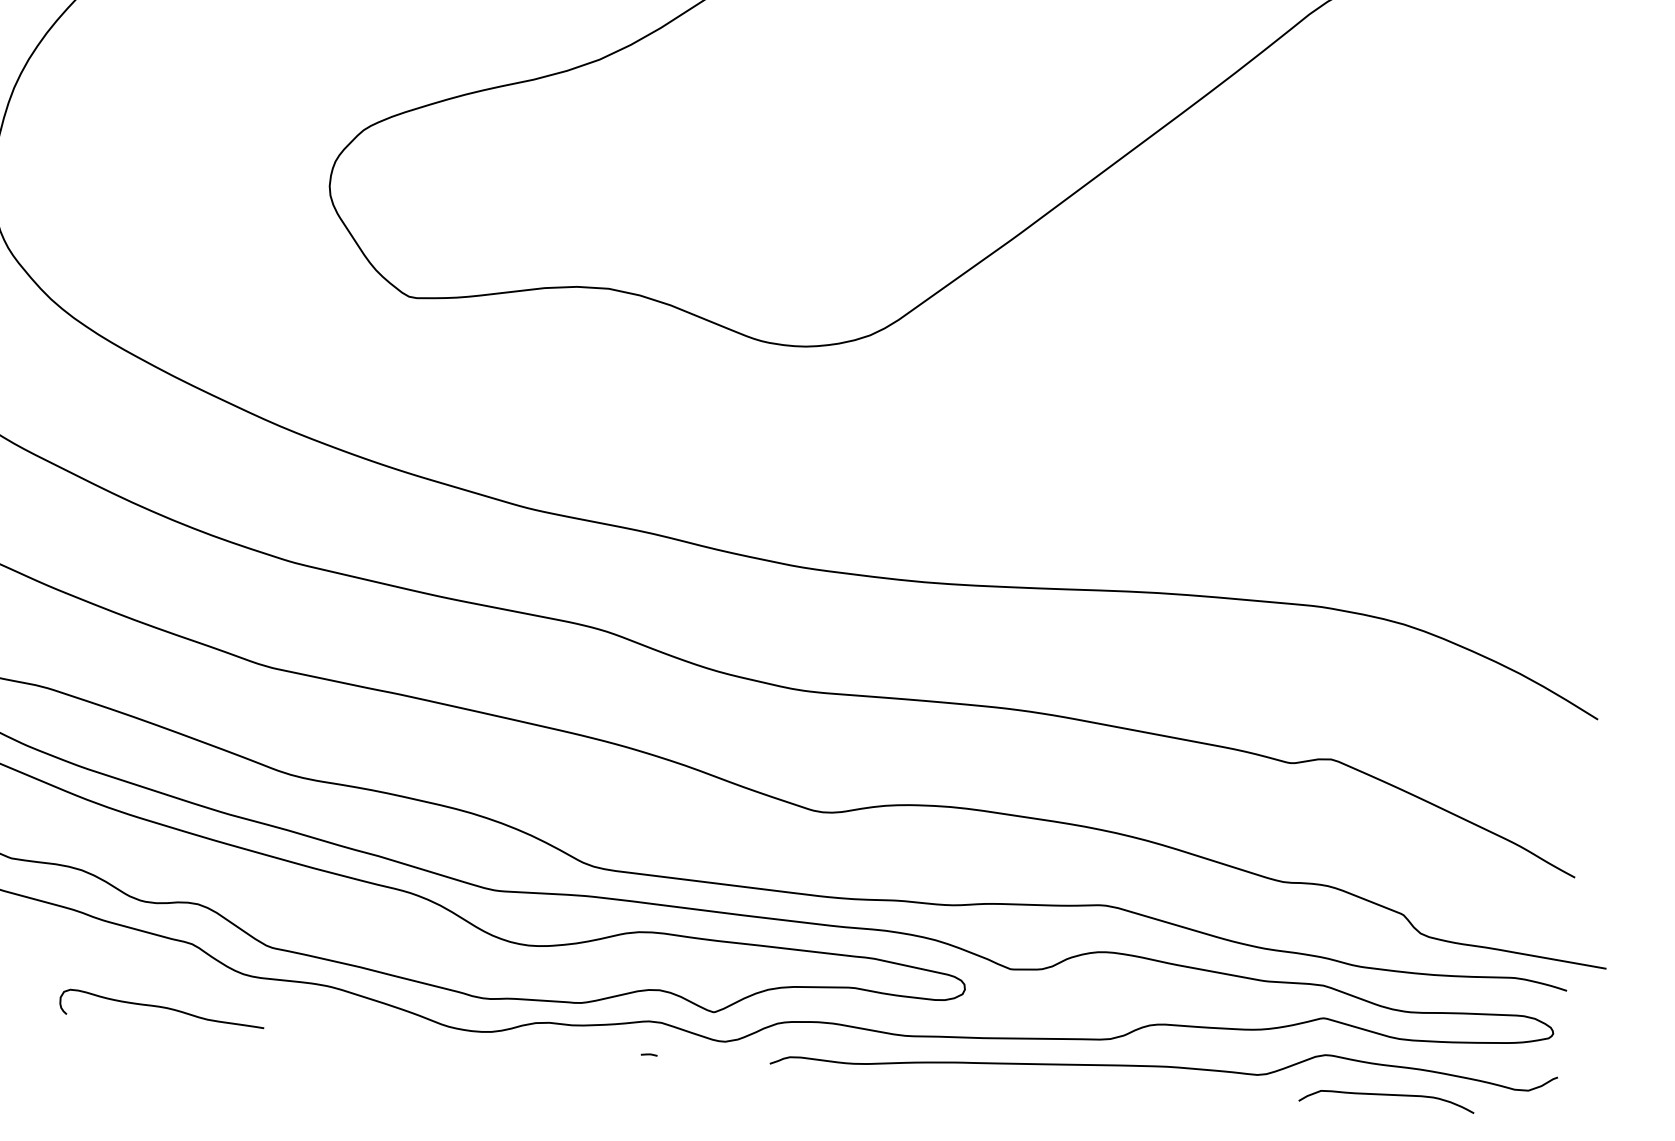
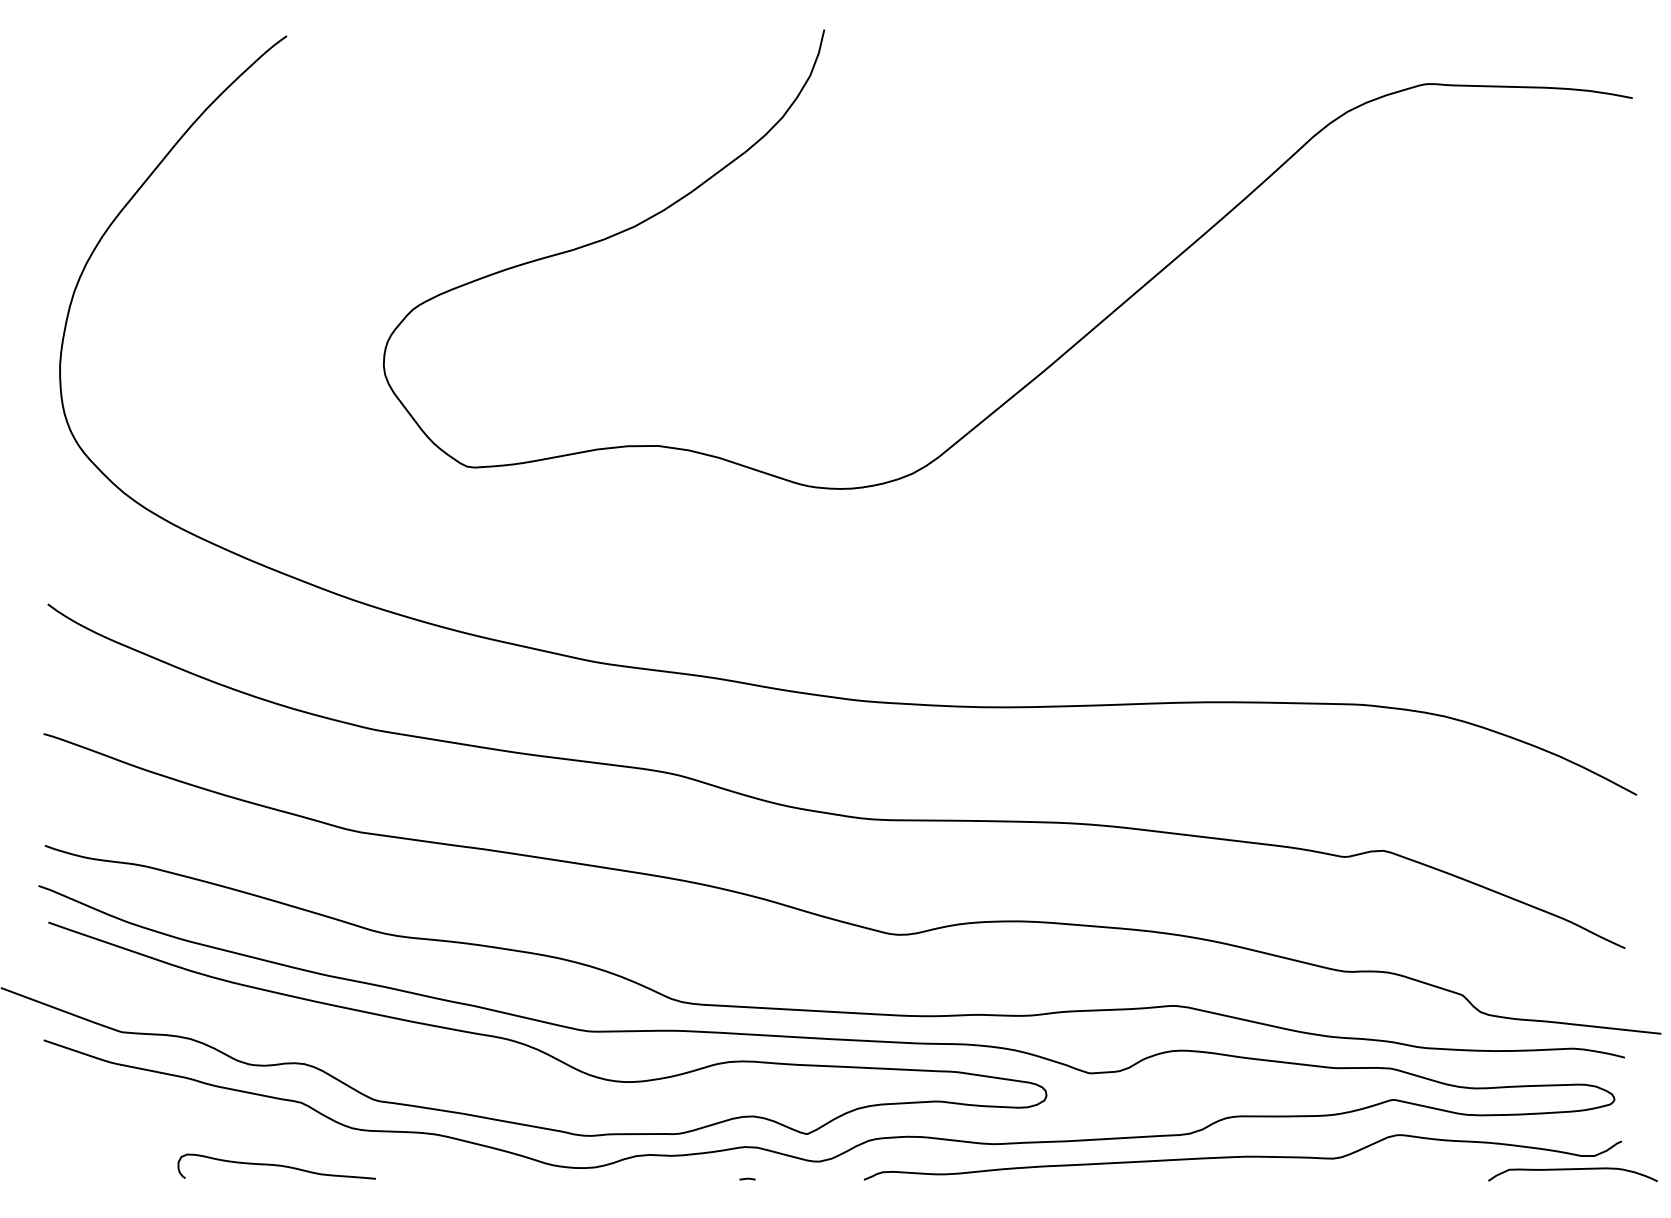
curve: (1386, 1096) -> (1572, 1170), moved

